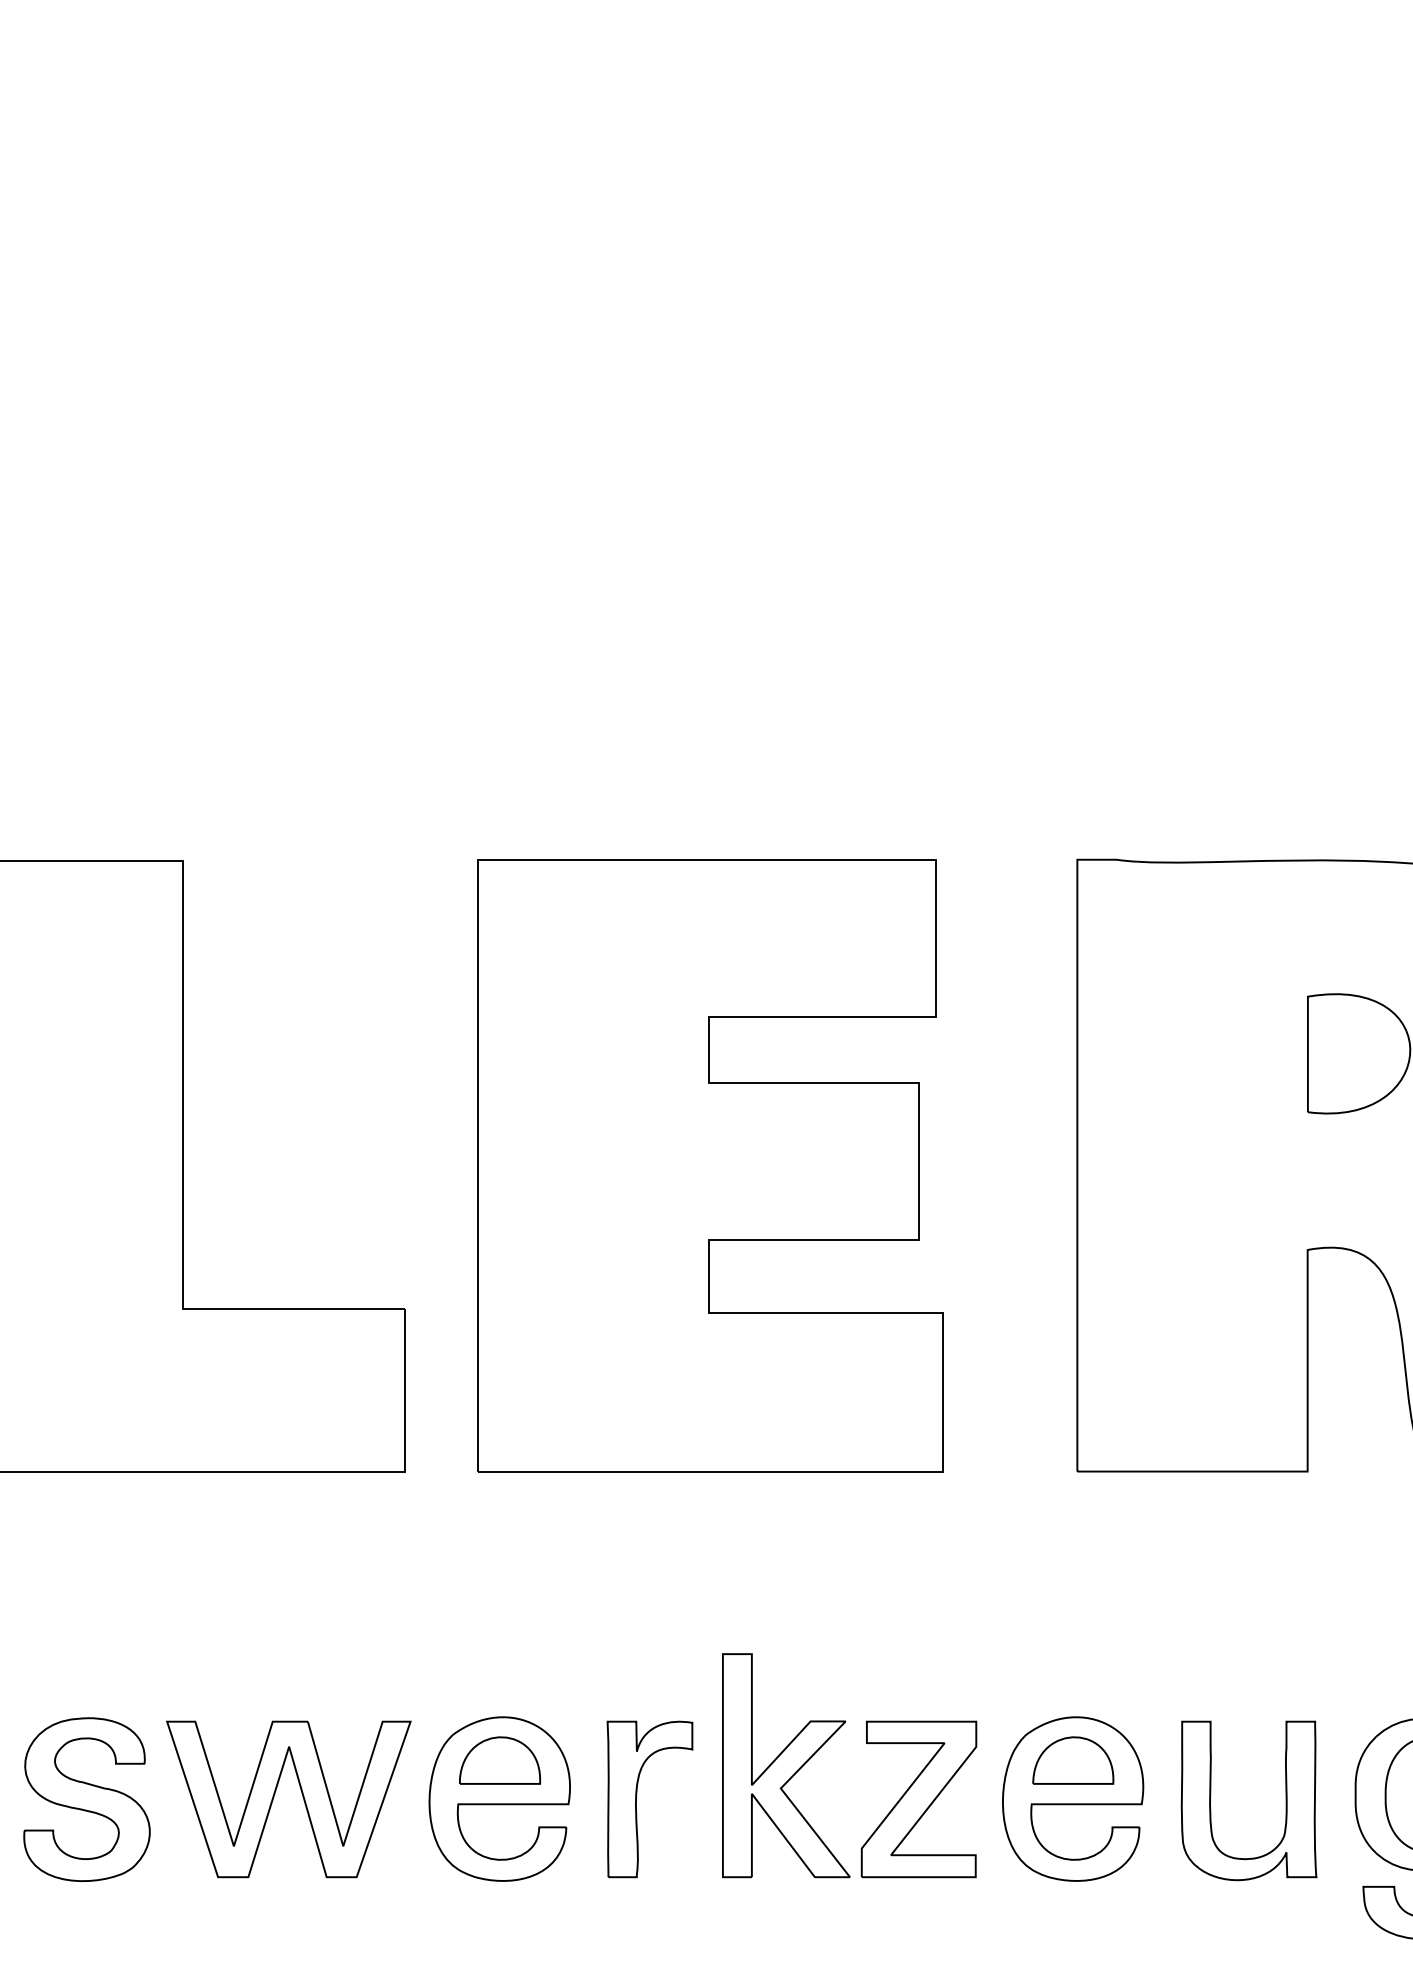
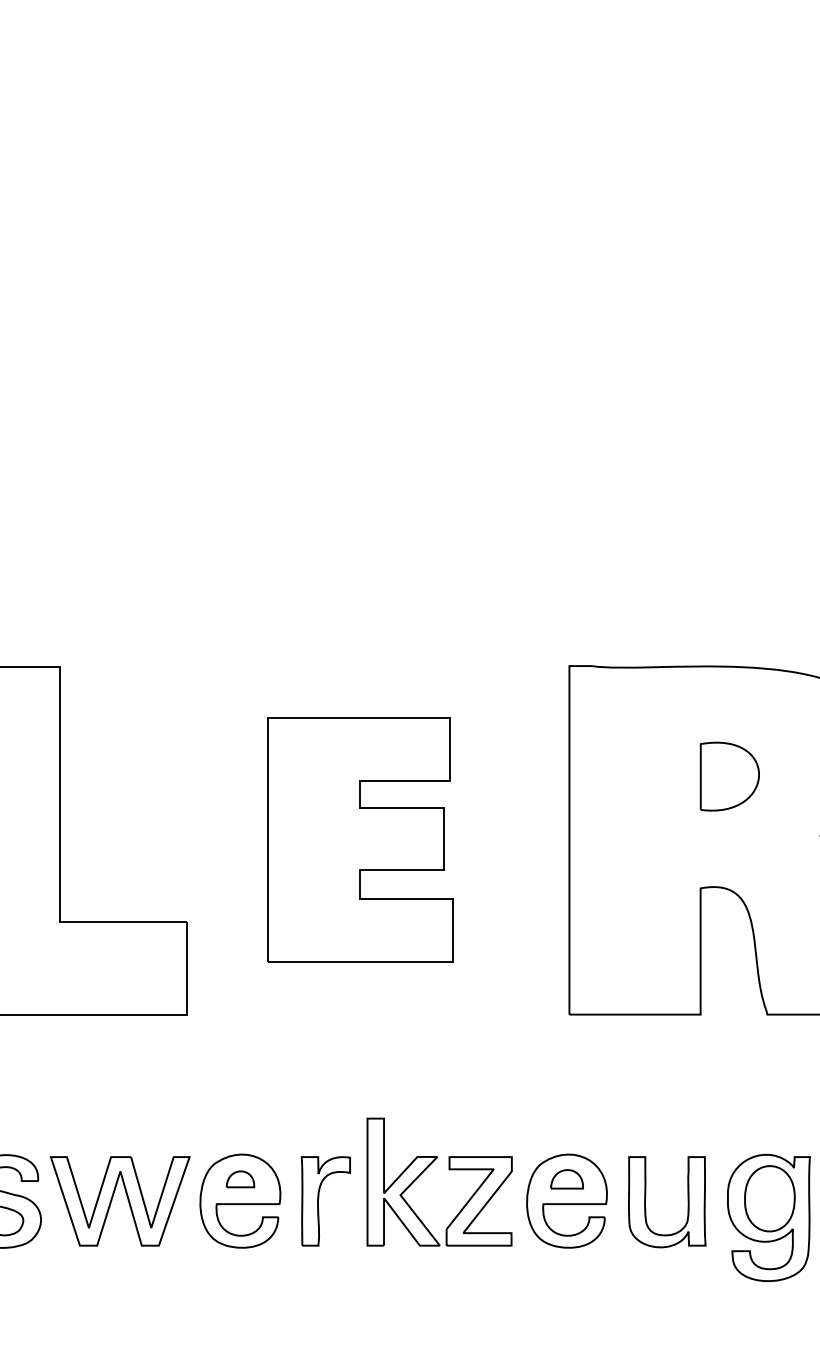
part: (710, 1165) -> (360, 840), size x0.7
part: (499, 1761) -> (240, 1179), size x0.6
part: (1072, 1761) -> (566, 1179), size x0.7

